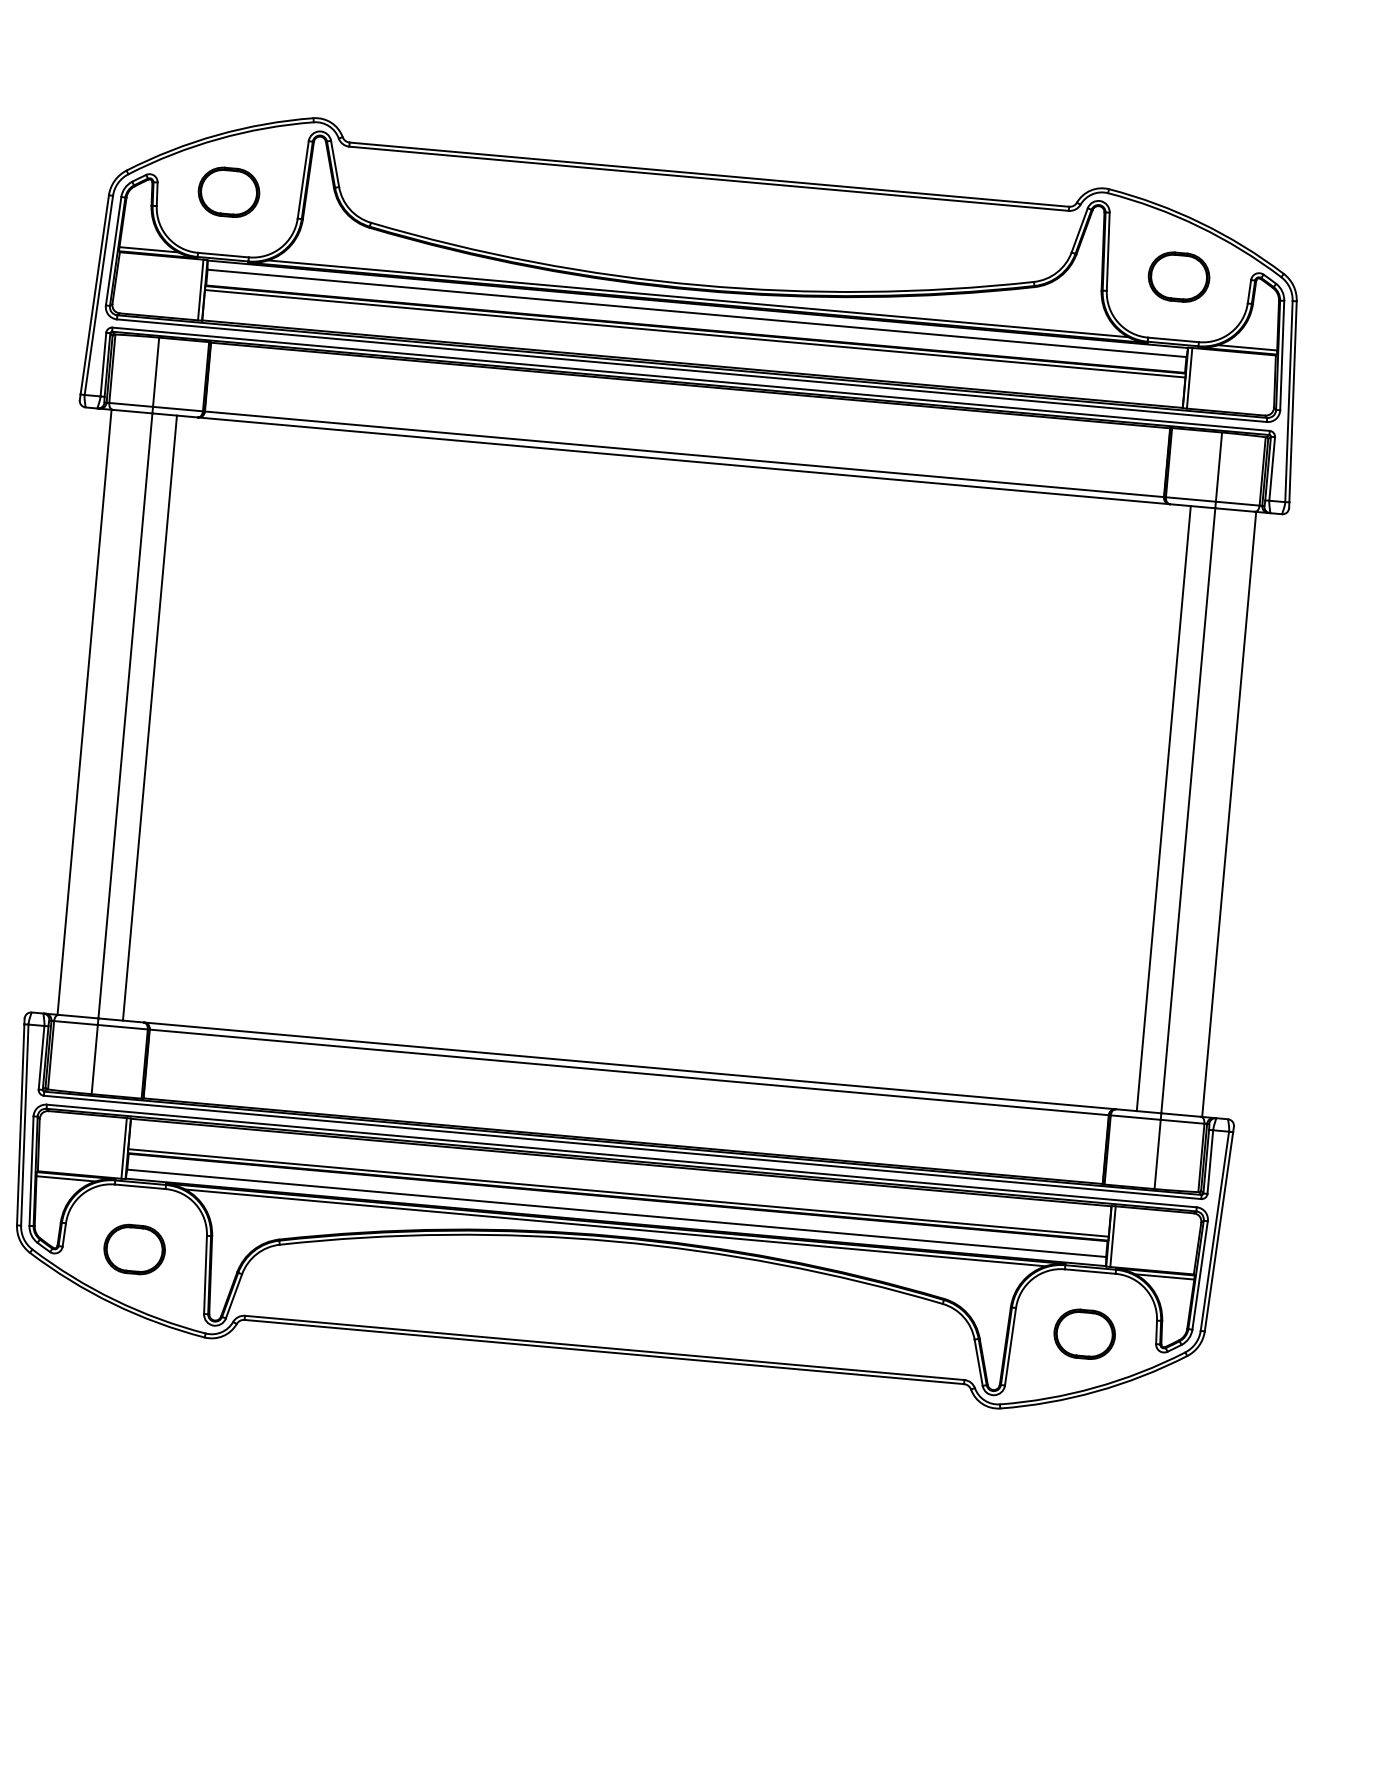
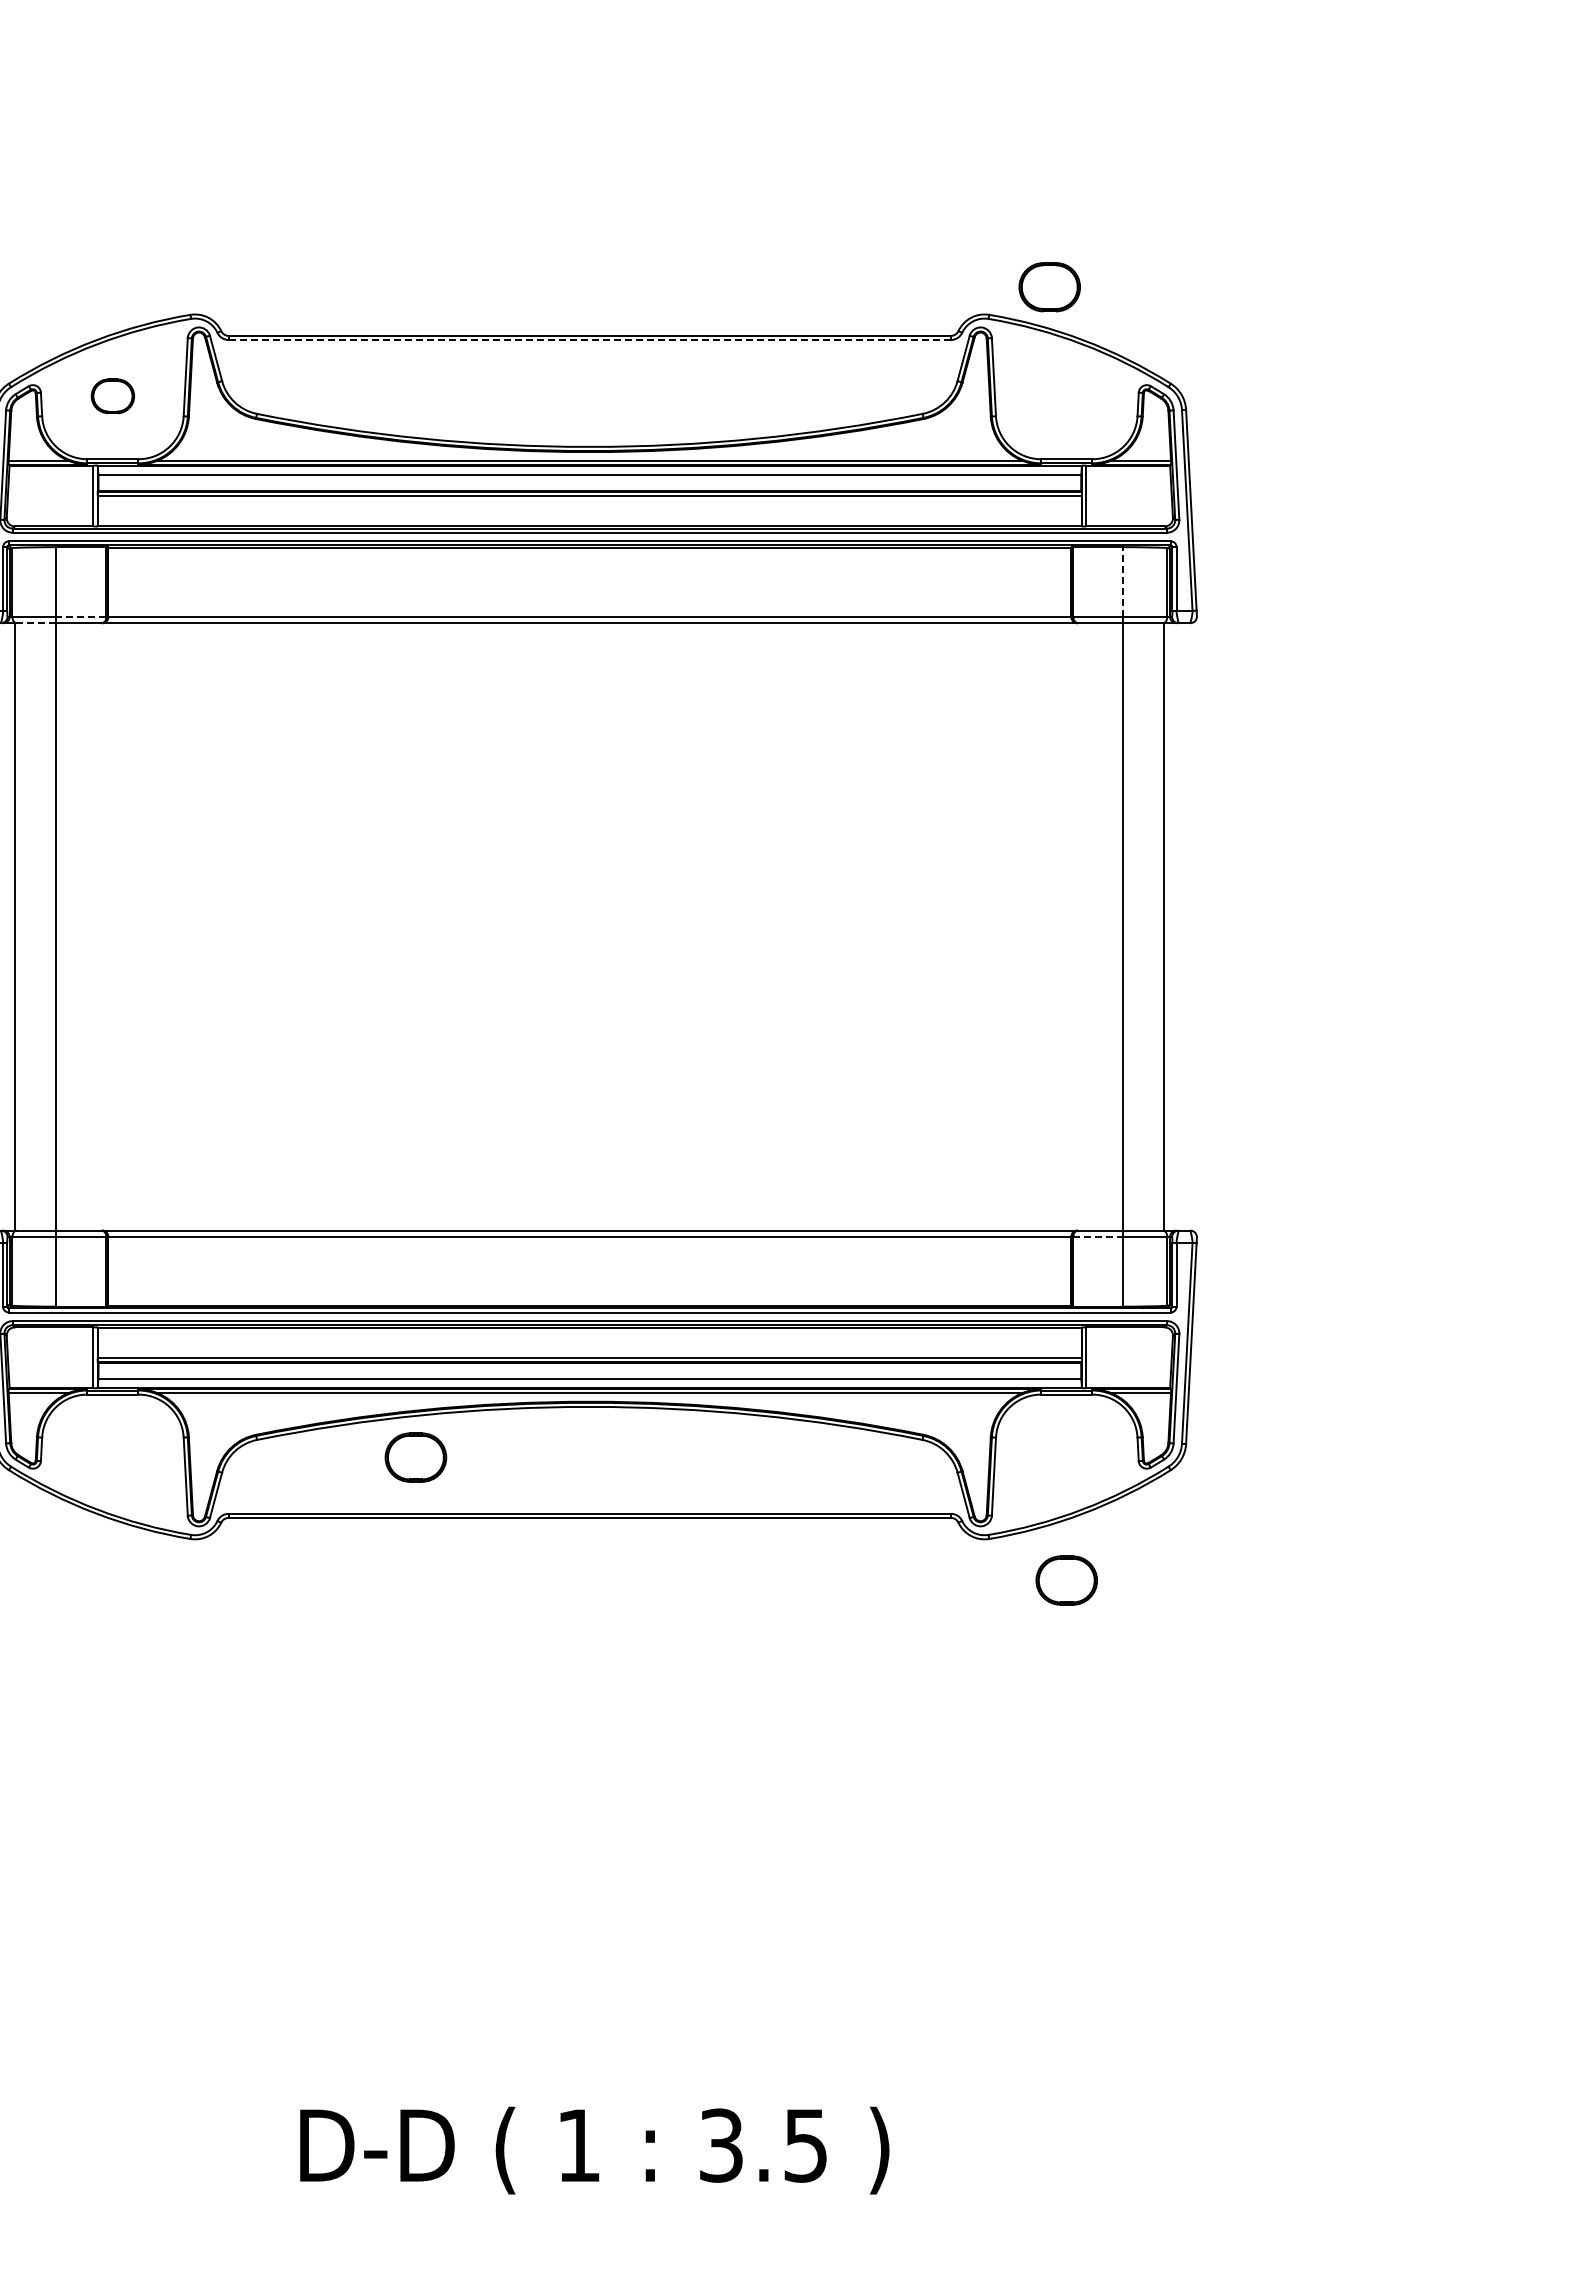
line: (709, 179) -> (590, 340), solid -> dashed
part: (228, 192) -> (112, 396), size x0.7
part: (1178, 277) -> (1049, 287), moved
line: (177, 408) -> (80, 616), solid -> dashed
line: (132, 411) -> (36, 623), solid -> dashed
line: (1219, 466) -> (1123, 581), solid -> dashed
line: (149, 717) -> (80, 926), removed
line: (1163, 808) -> (1098, 926), removed
line: (1135, 1117) -> (1098, 1237), solid -> dashed
part: (134, 1249) -> (415, 1457), moved
part: (1084, 1334) -> (1066, 1580), moved

